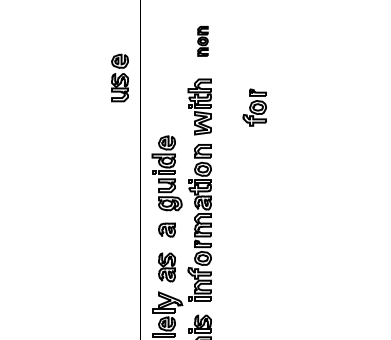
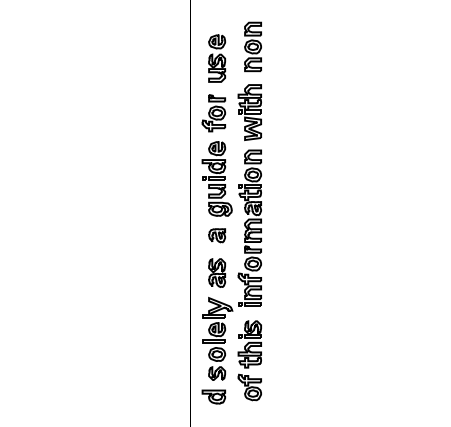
part: (202, 40) -> (252, 46), size x1.67
part: (119, 77) -> (216, 58), moved
part: (254, 107) -> (213, 113), moved

